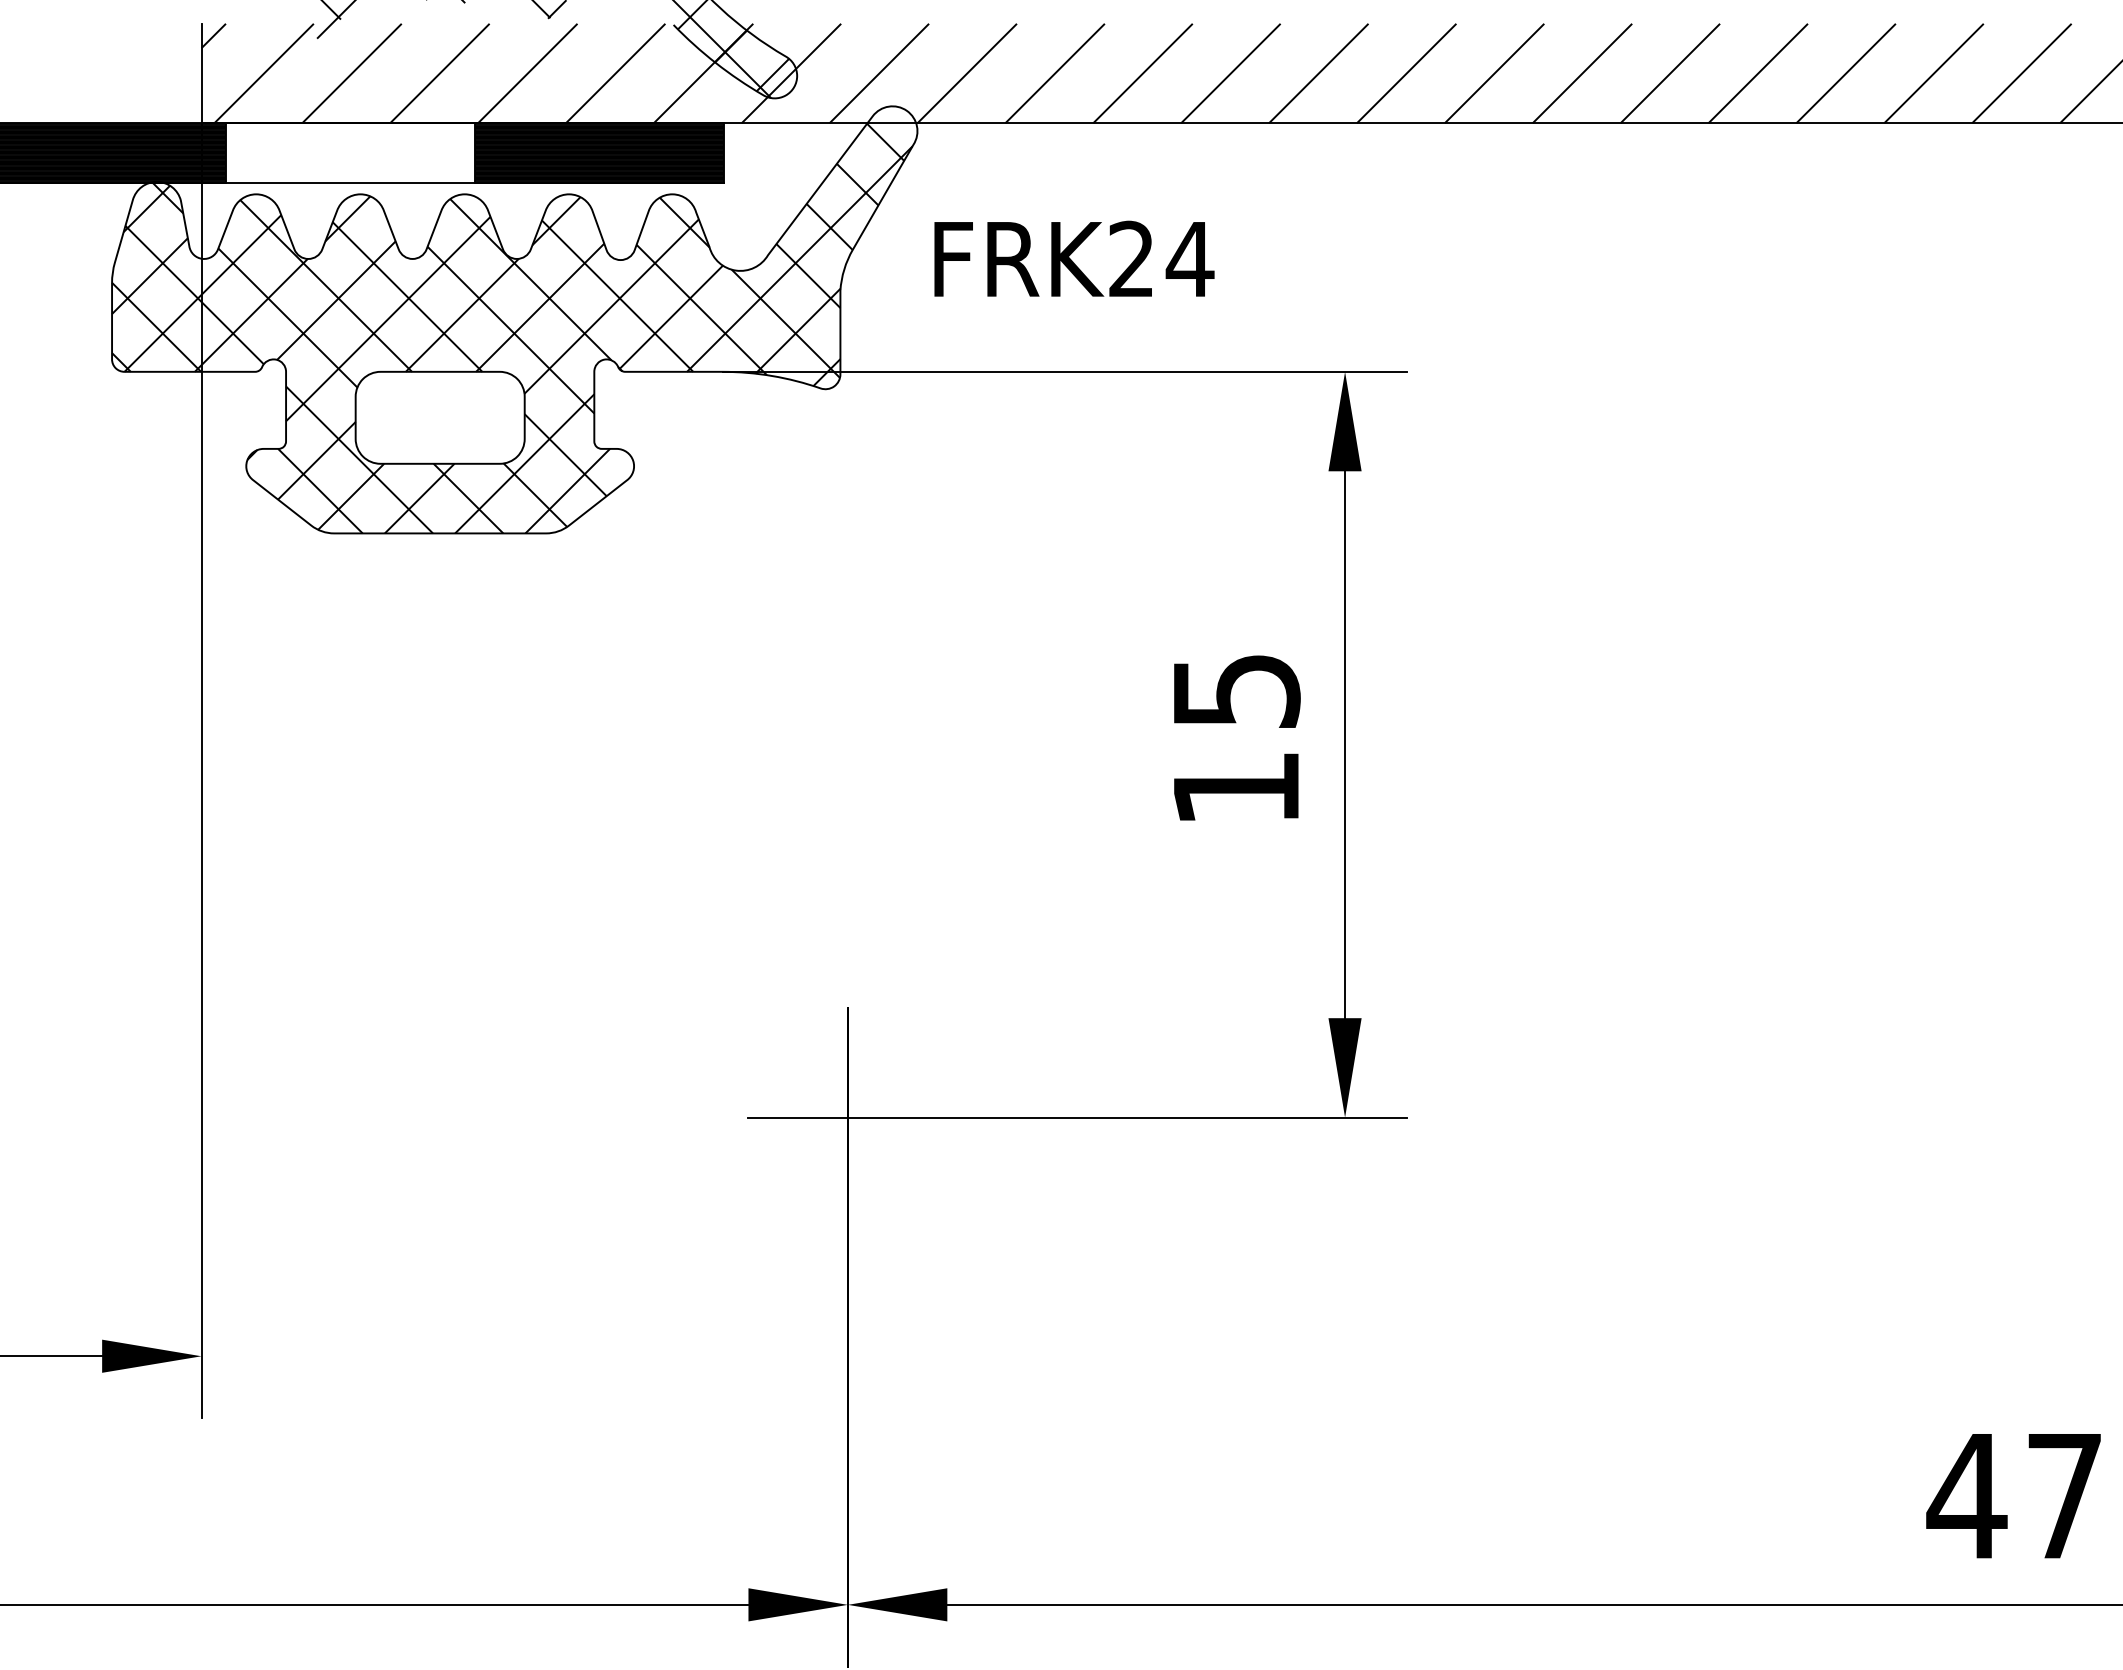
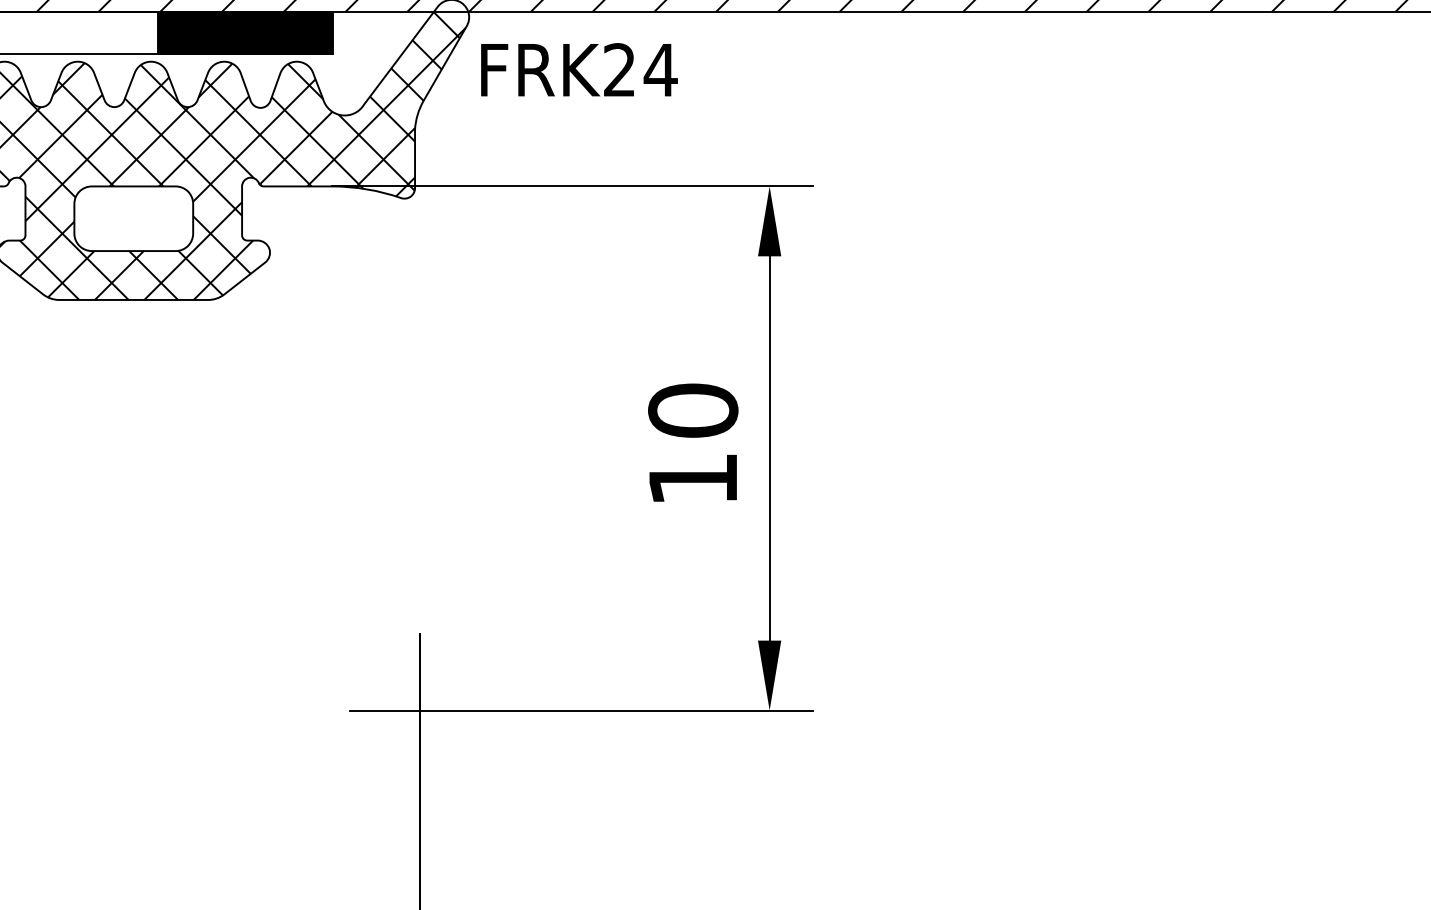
text: (1074, 258) -> (579, 69), moved
text: (1236, 690) -> (693, 410), 15 -> 10

